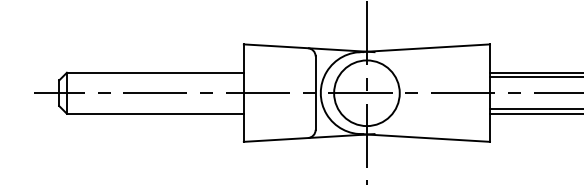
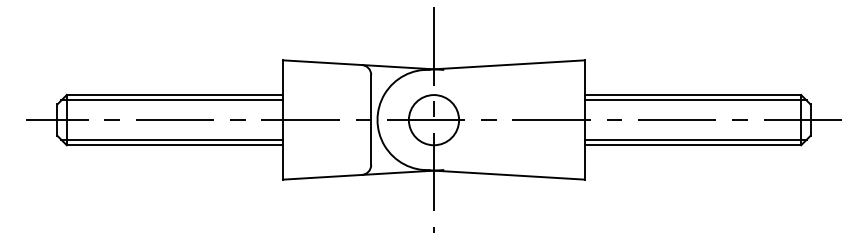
line: (153, 77) -> (172, 100), added
circle: (366, 93) -> (433, 120), size x0.62
line: (153, 109) -> (172, 139), added

